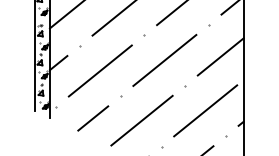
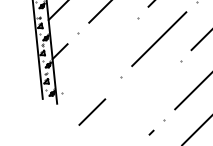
line: (99, 70) -> (99, 54), removed
line: (93, 118) -> (92, 112), moved
line: (141, 120) -> (143, 97), removed

